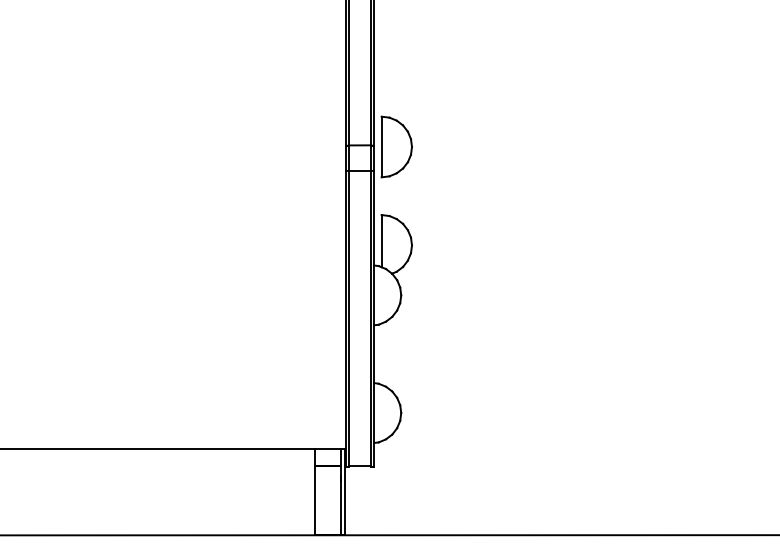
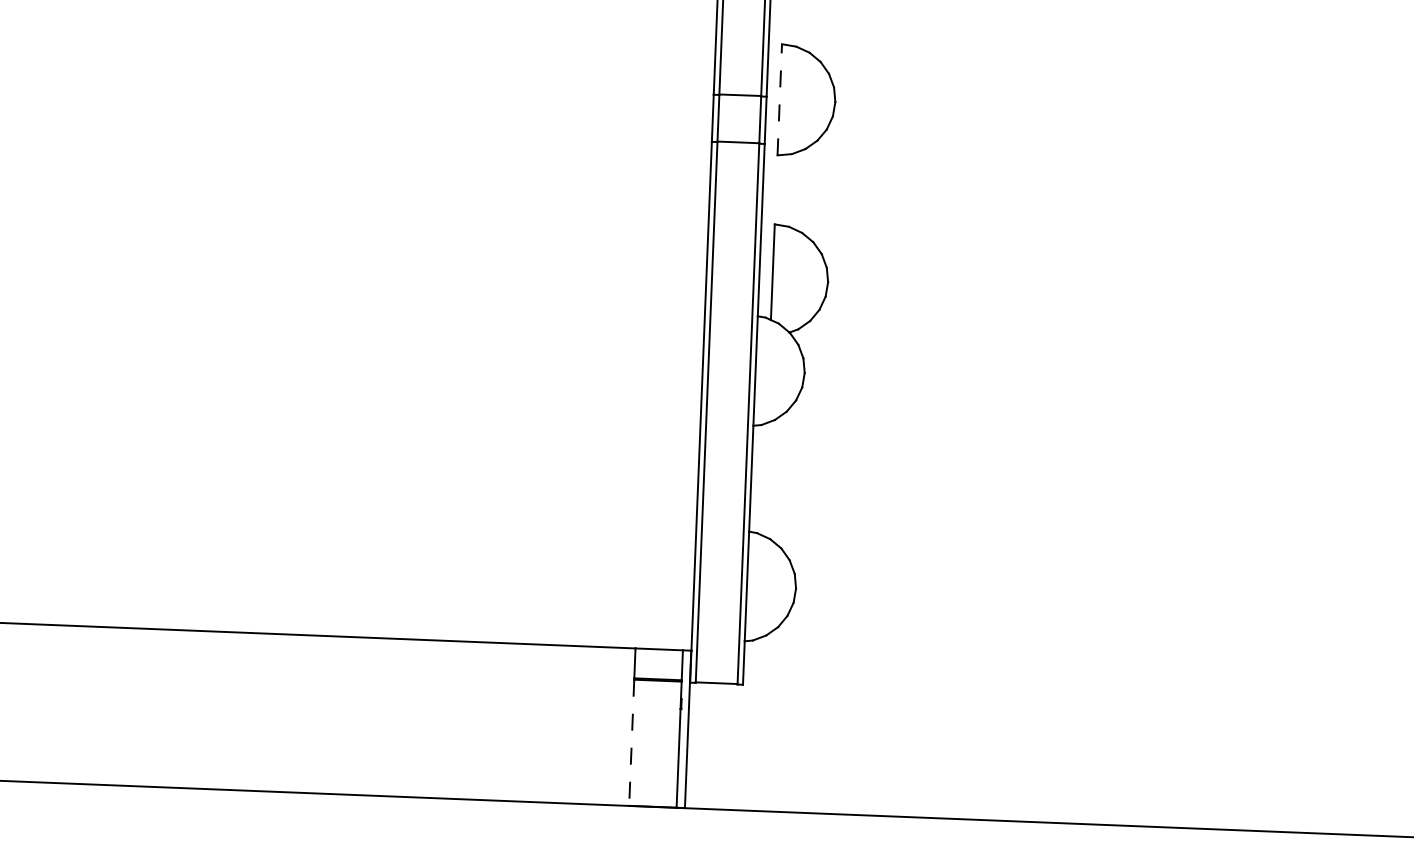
line: (381, 146) -> (779, 98), solid -> dashed
line: (315, 501) -> (632, 744), solid -> dashed

